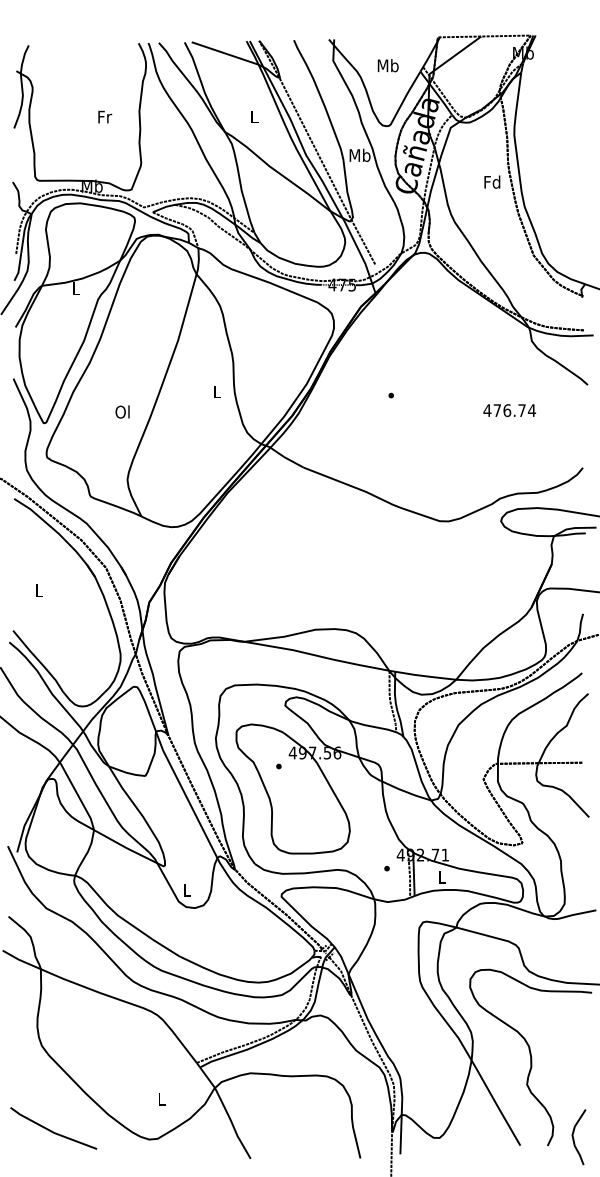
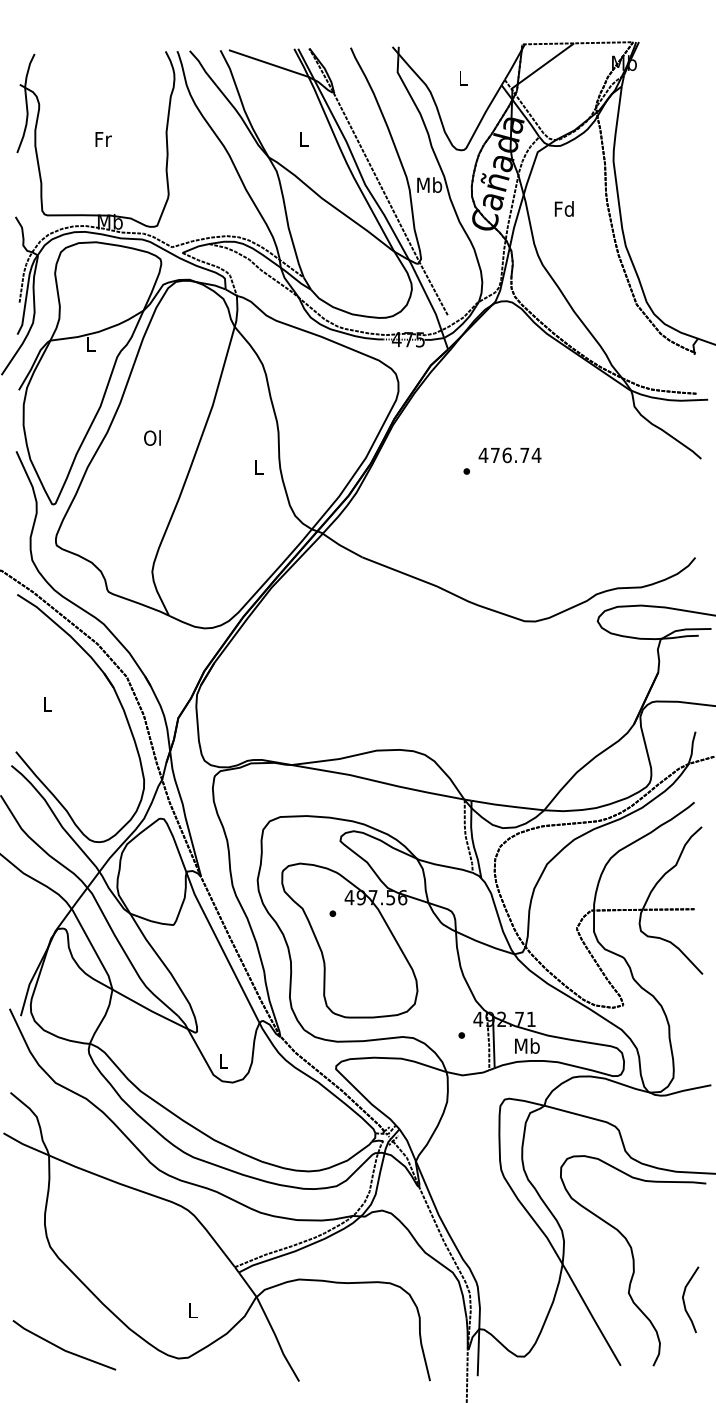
text: (387, 65) -> (462, 77), Mb -> L
text: (105, 117) -> (103, 139), moved
text: (492, 181) -> (564, 208), moved
text: (509, 410) -> (509, 455), moved
text: (122, 411) -> (152, 437), moved
text: (442, 877) -> (527, 1045), L -> Mb
curve: (573, 1137) -> (684, 1299), moved

